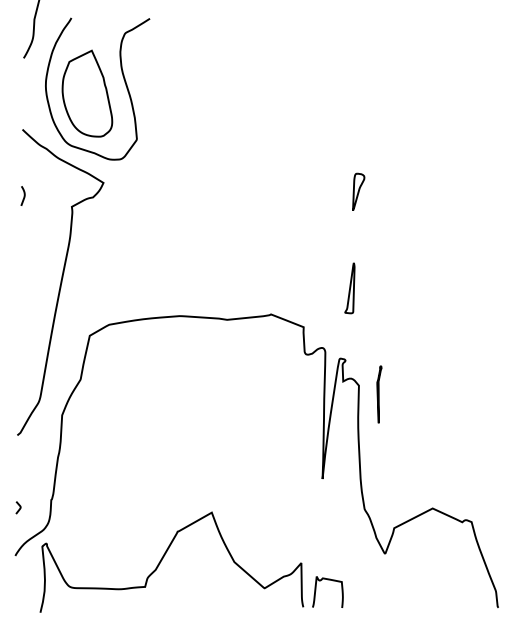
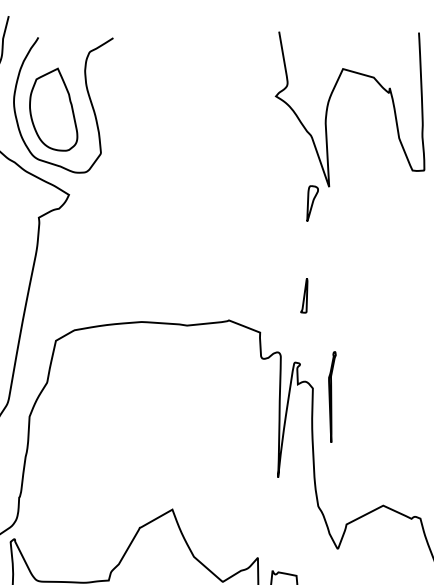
curve: (375, 90) -> (328, 106), added
part: (349, 288) -> (303, 295), size x0.71
part: (379, 394) -> (332, 396), size x1.67

